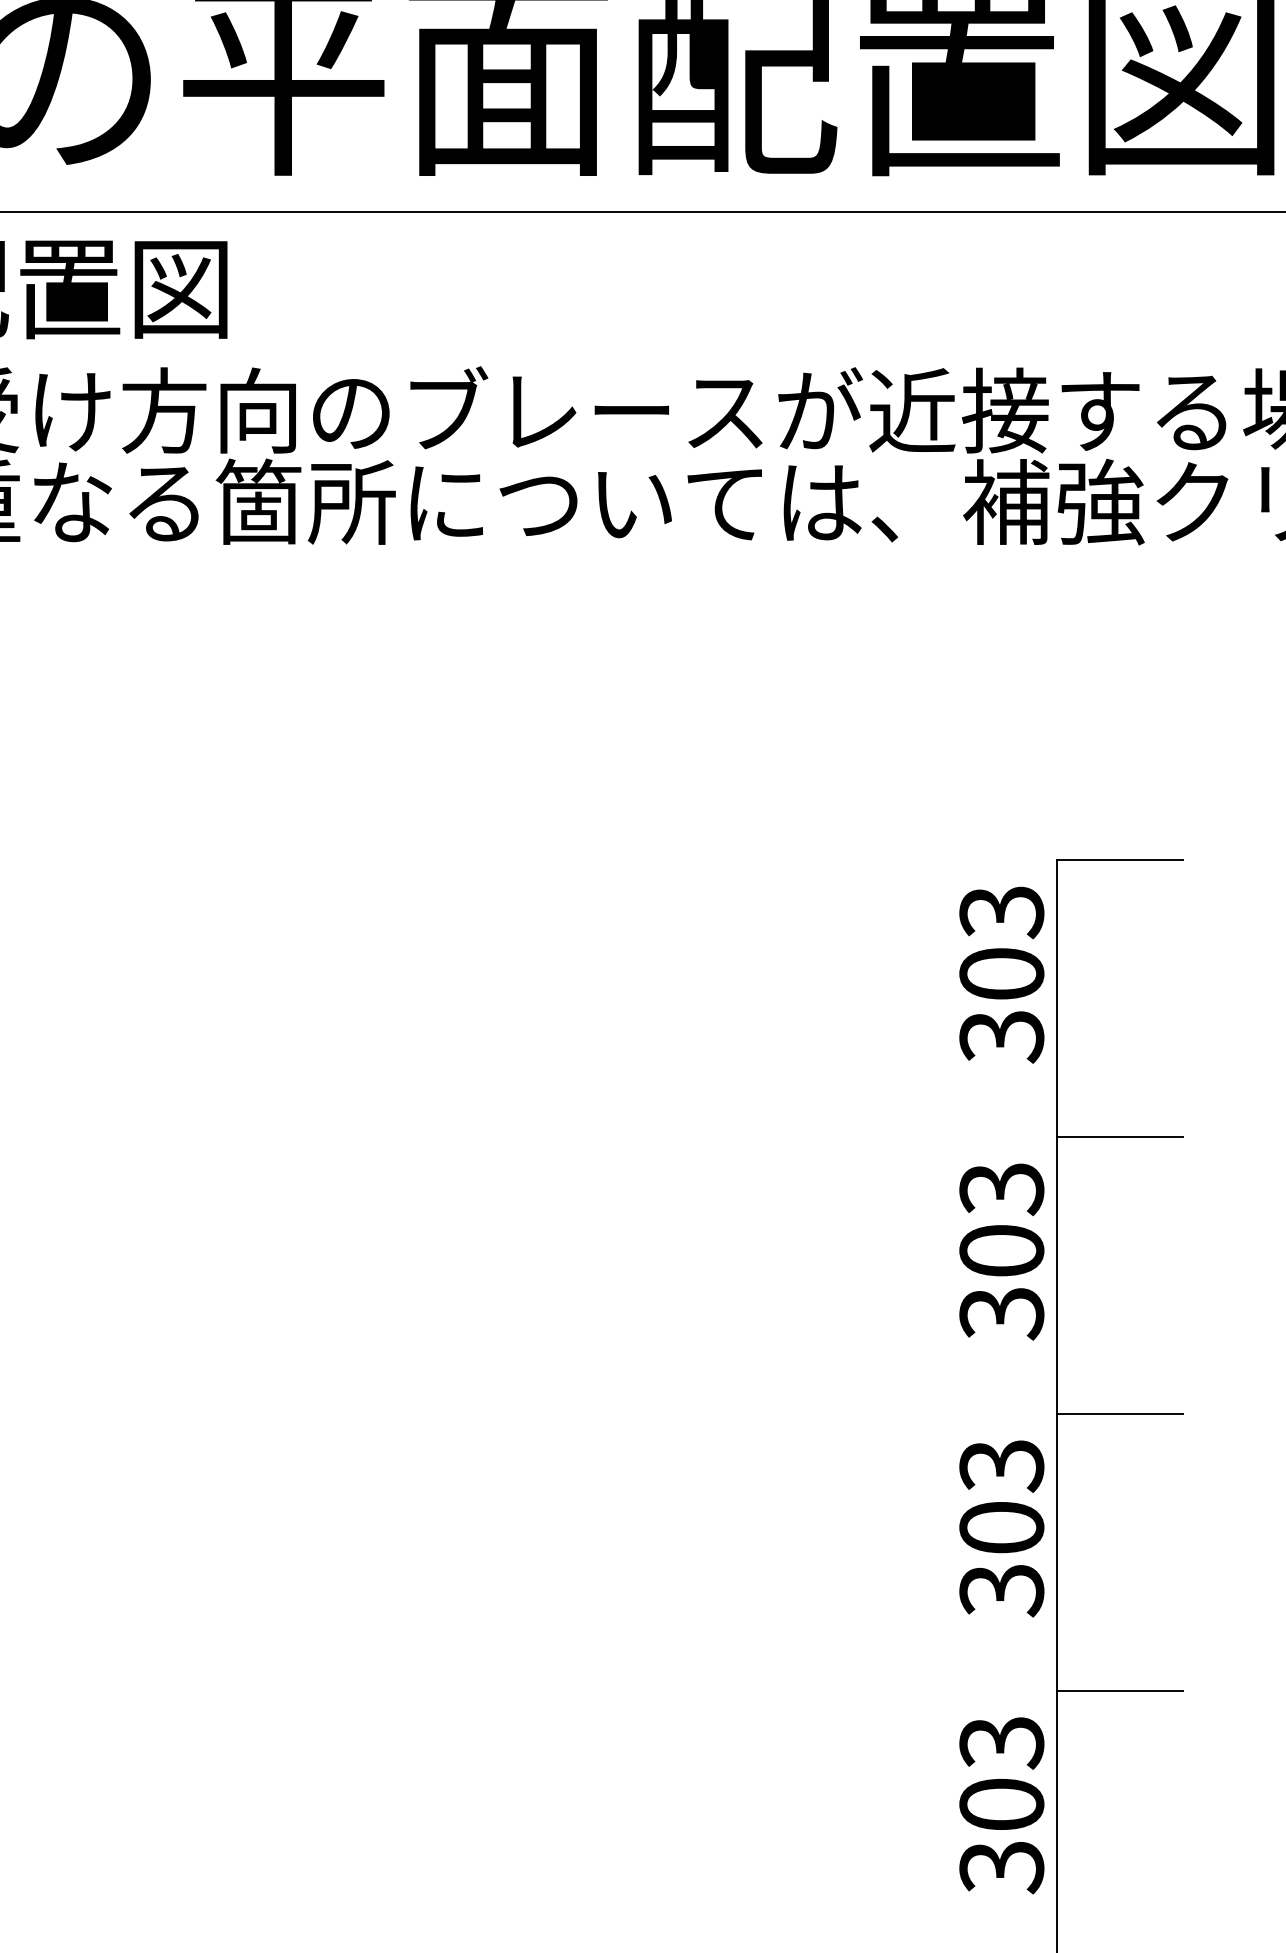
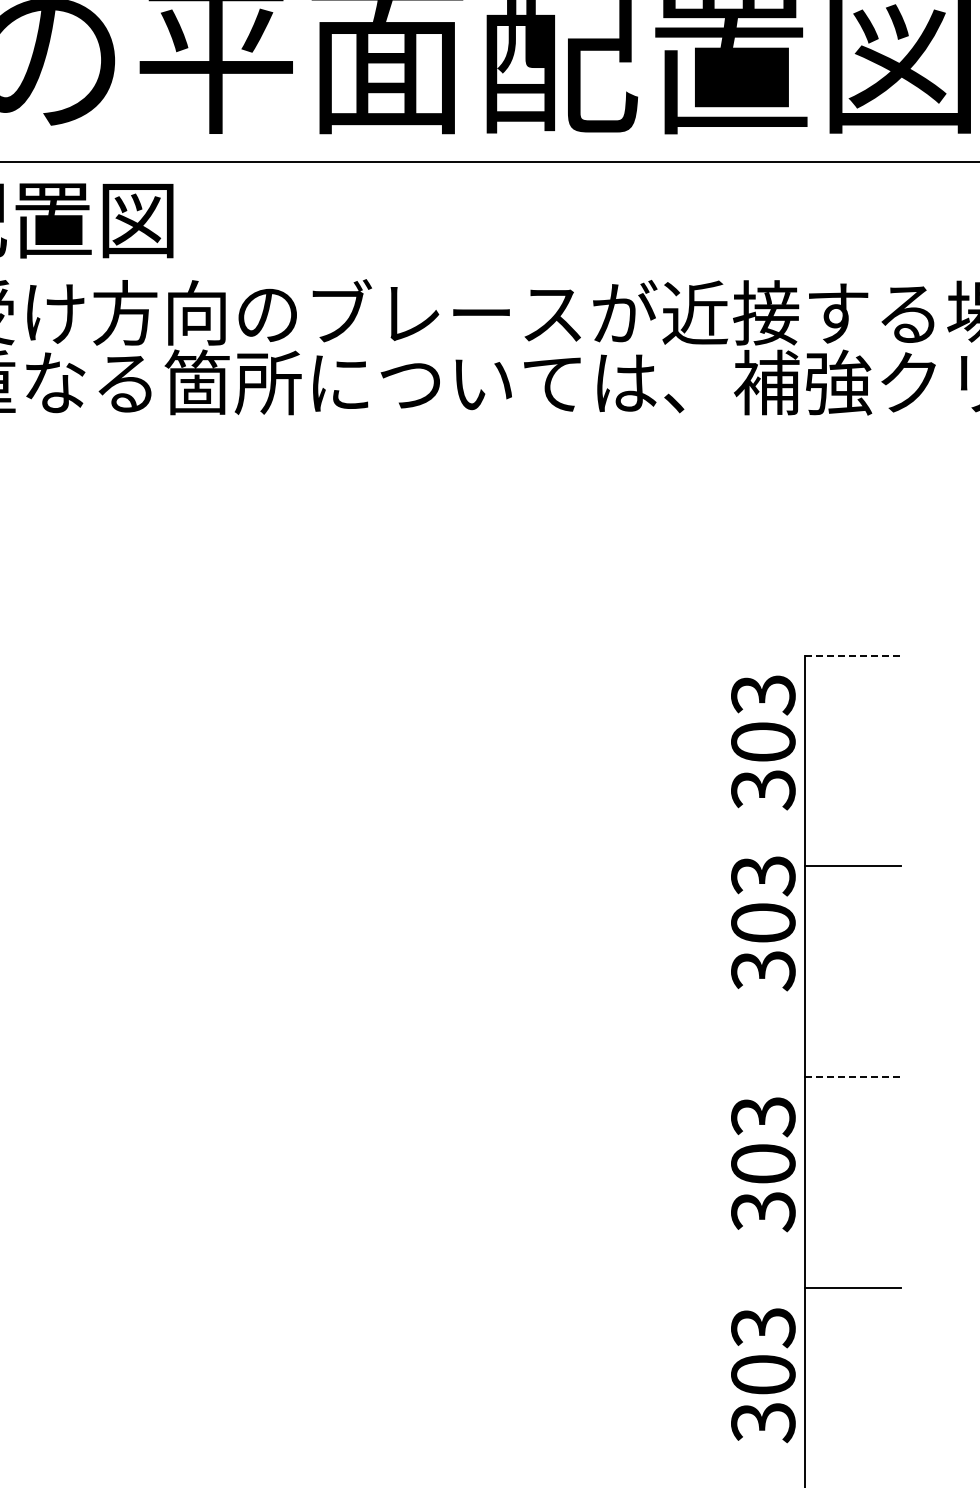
line: (1120, 860) -> (853, 655), solid -> dashed
text: (1002, 1251) -> (763, 923), moved
line: (1120, 1414) -> (853, 1077), solid -> dashed

